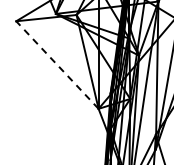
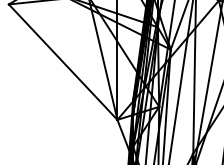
line: (57, 64) -> (63, 61), dashed -> solid

